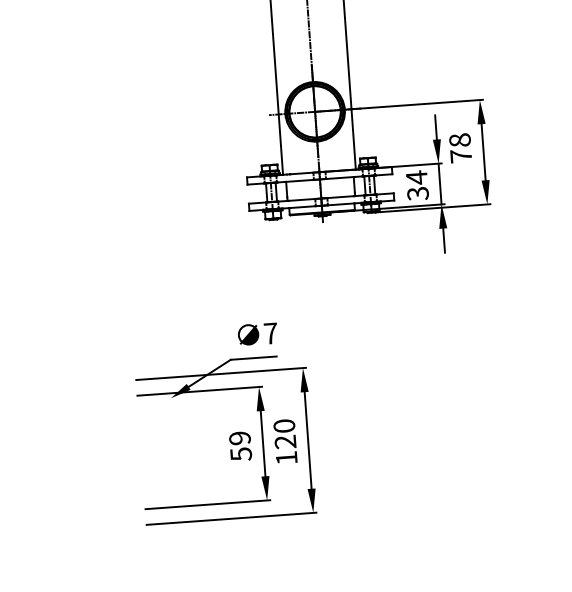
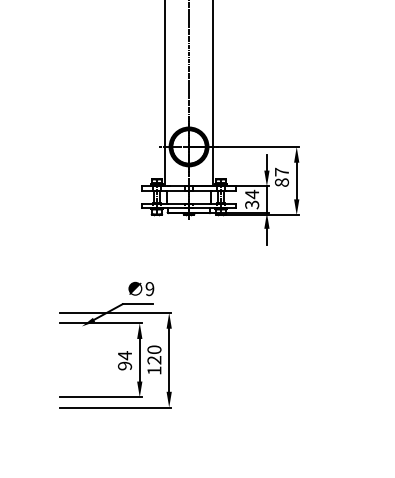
text: (459, 146) -> (281, 176), 78 -> 87
text: (270, 334) -> (149, 289), 7 -> 9
text: (239, 445) -> (124, 360), 59 -> 94

